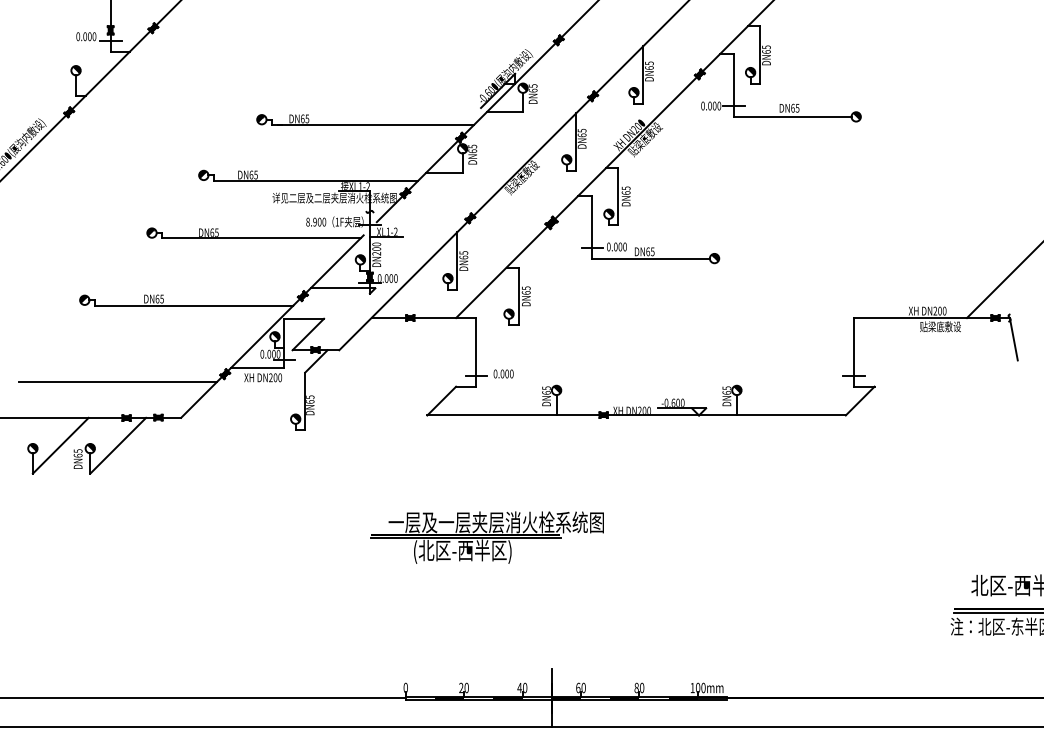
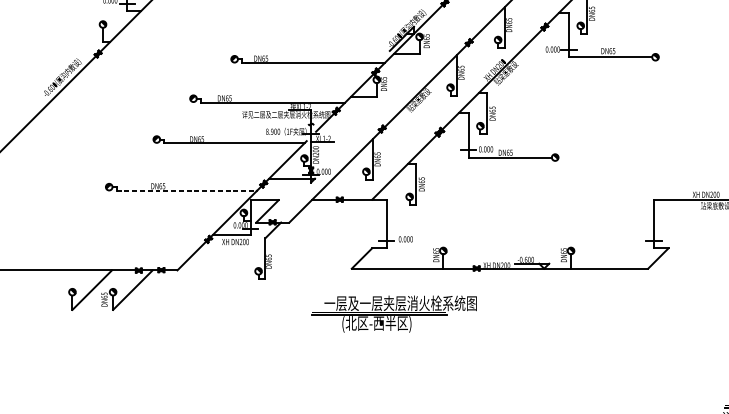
line: (194, 305) -> (186, 190), solid -> dashed
line: (117, 382) -> (132, 245), removed
part: (486, 537) -> (393, 314), moved

